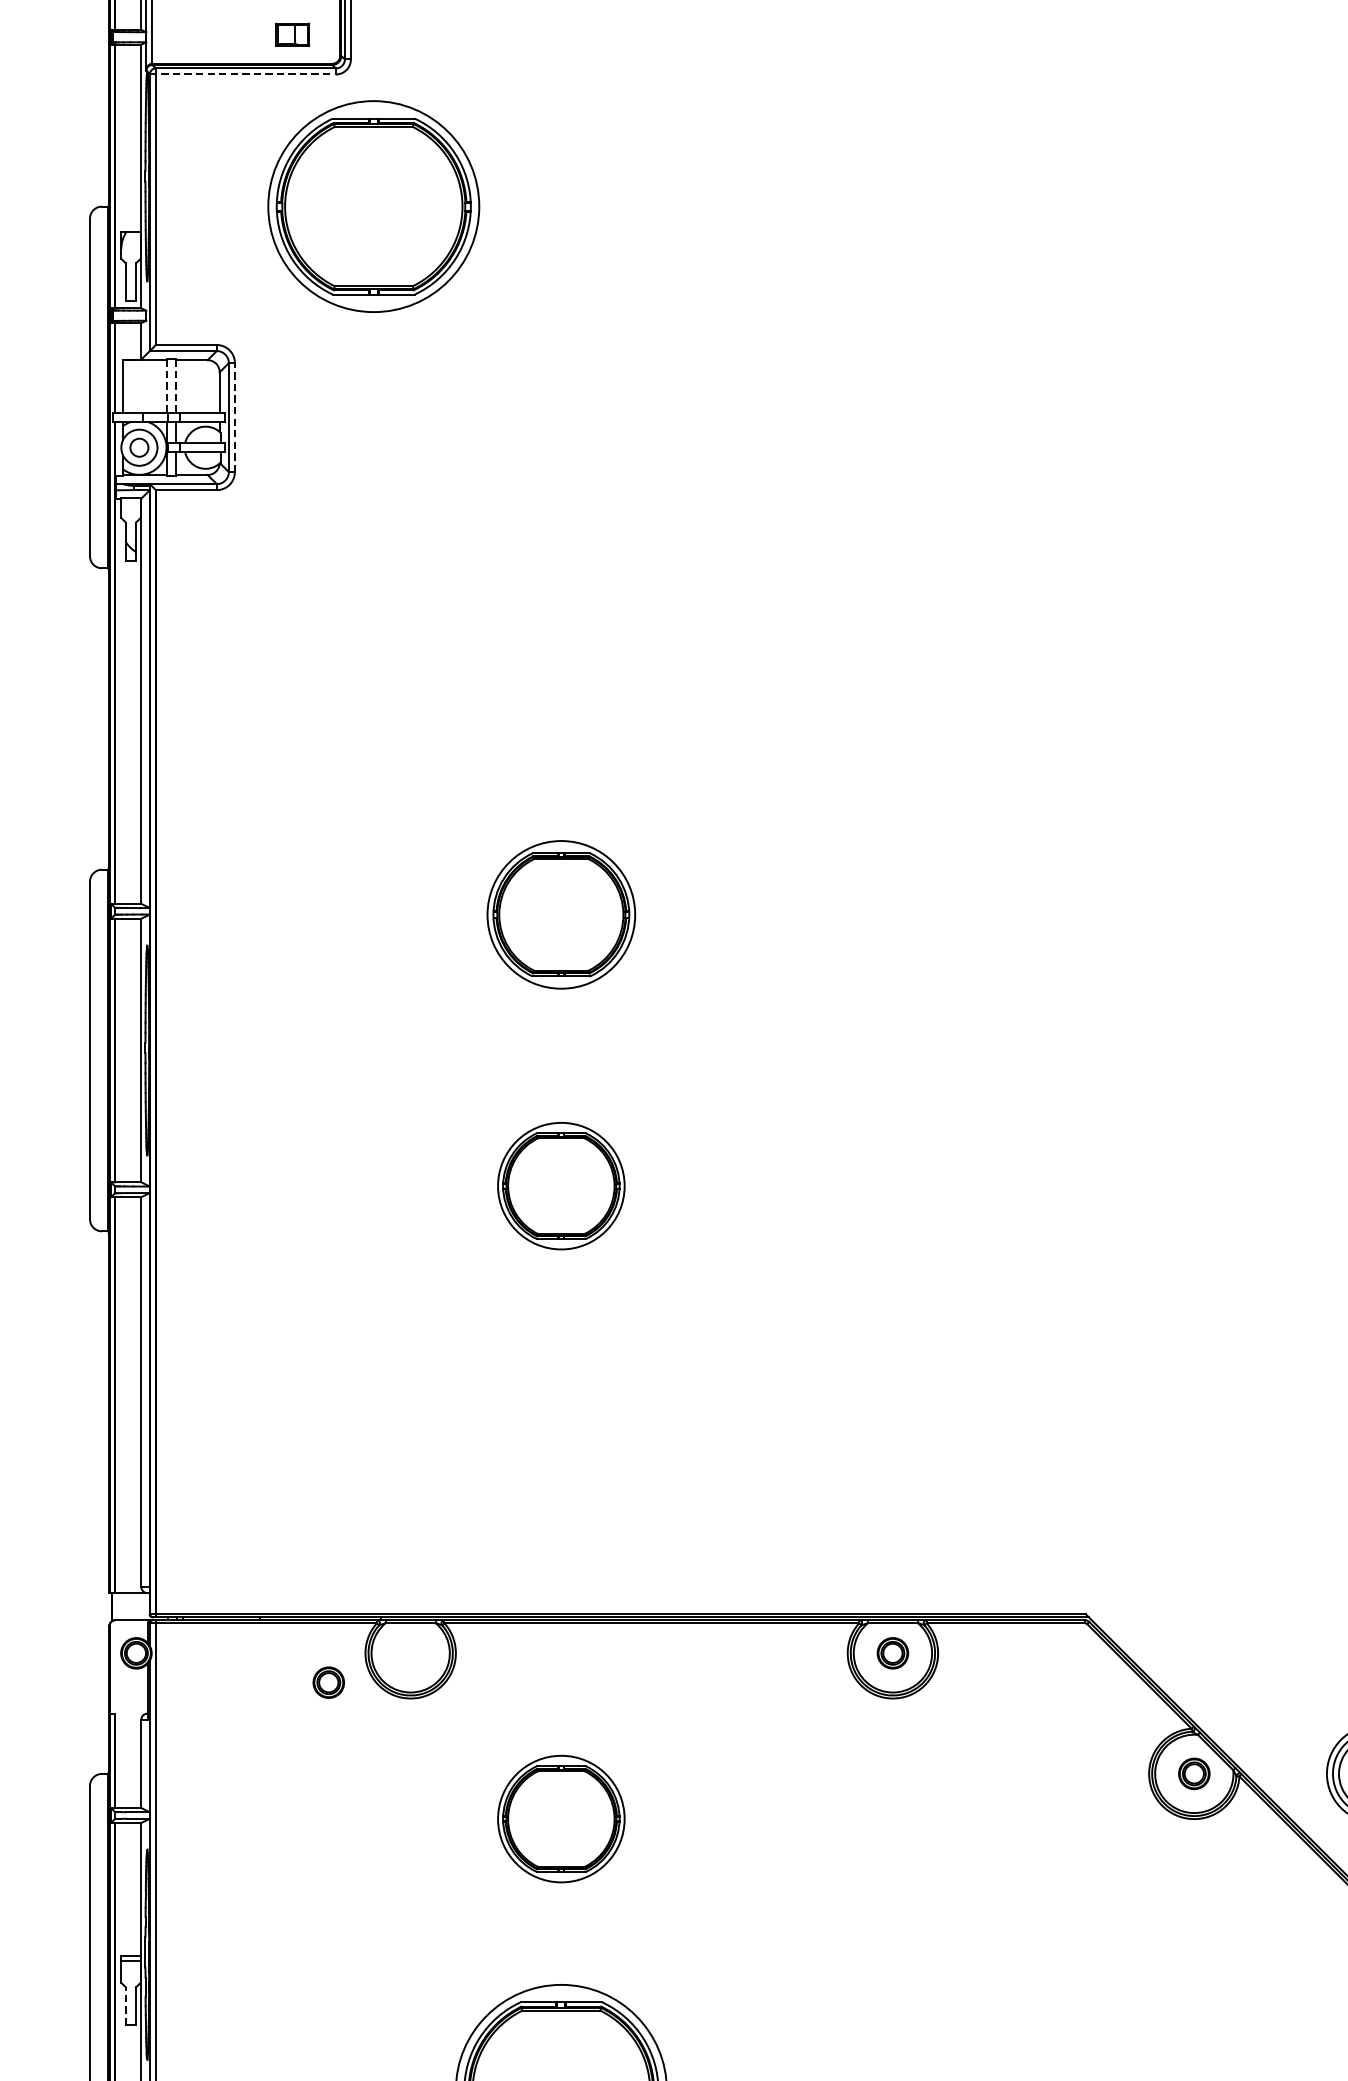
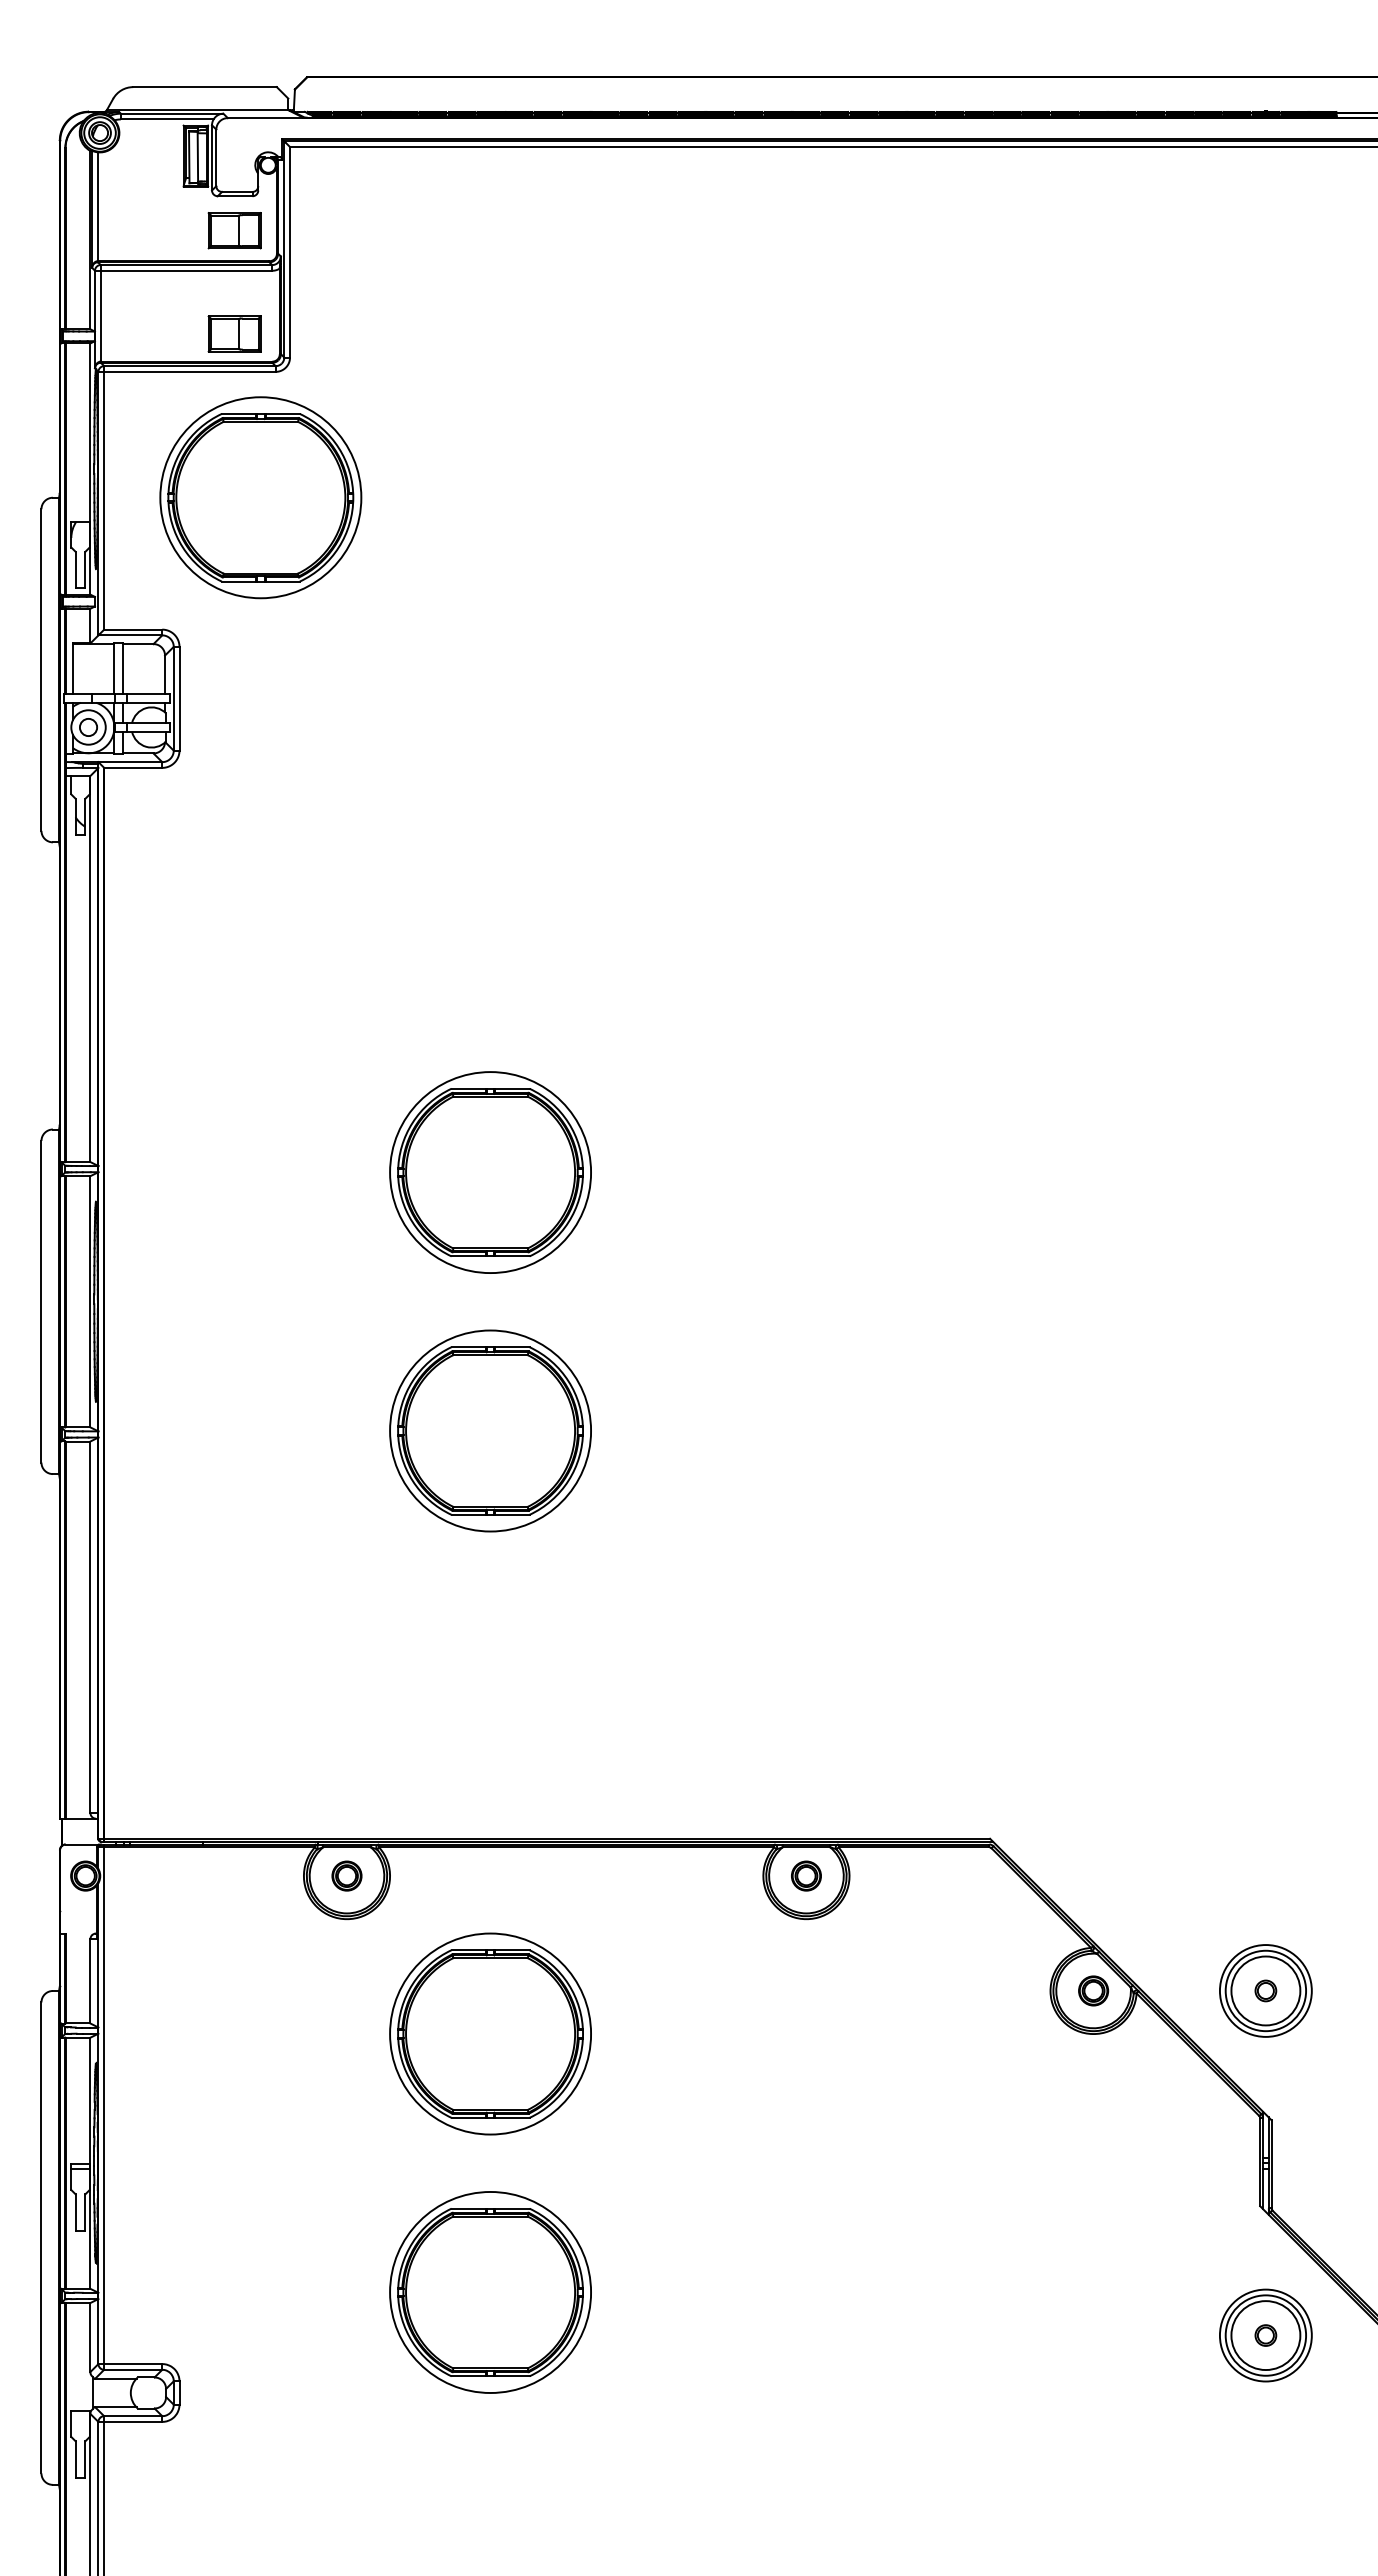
part: (292, 34) -> (234, 333), size x1.67
line: (243, 74) -> (187, 371), dashed -> solid
part: (373, 206) -> (260, 497), moved
line: (166, 385) -> (114, 668), dashed -> solid
line: (176, 385) -> (123, 668), dashed -> solid
line: (234, 417) -> (179, 698), dashed -> solid
part: (561, 914) -> (490, 1172), size x1.43
part: (561, 1185) -> (490, 1430), size x1.67
part: (328, 1682) -> (346, 1875), moved
part: (561, 1818) -> (490, 2033), size x1.67
line: (125, 2006) -> (75, 2212), dashed -> solid

